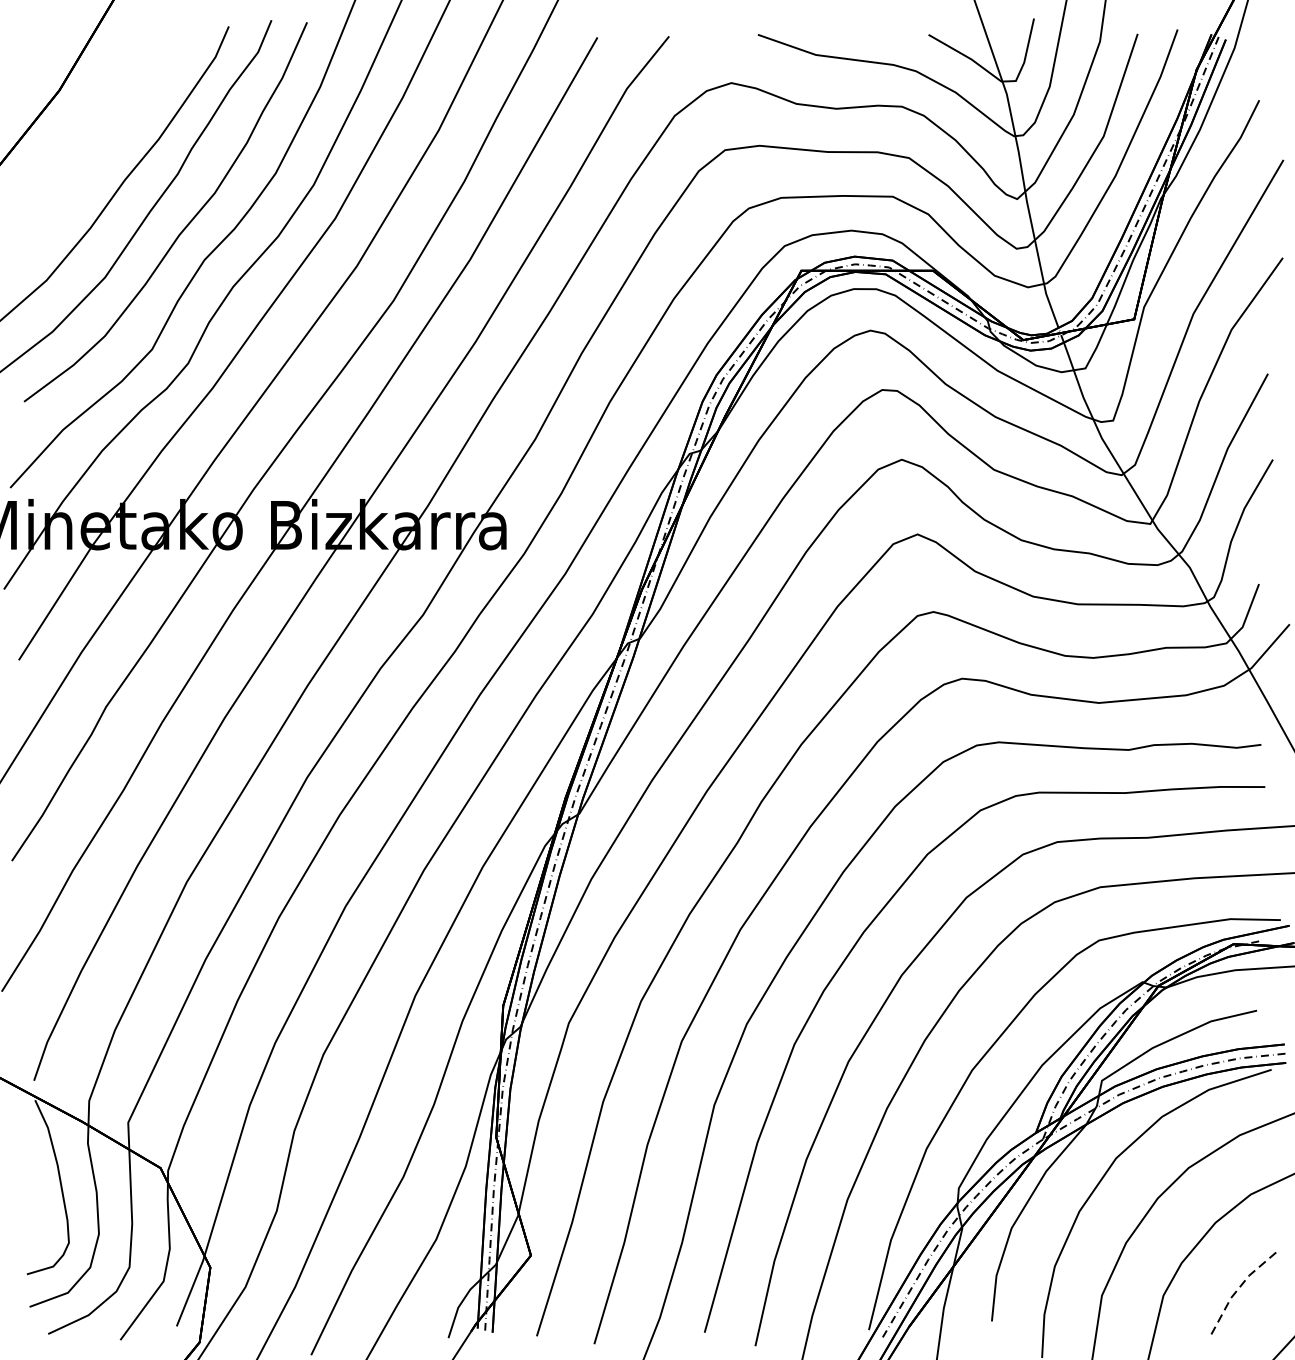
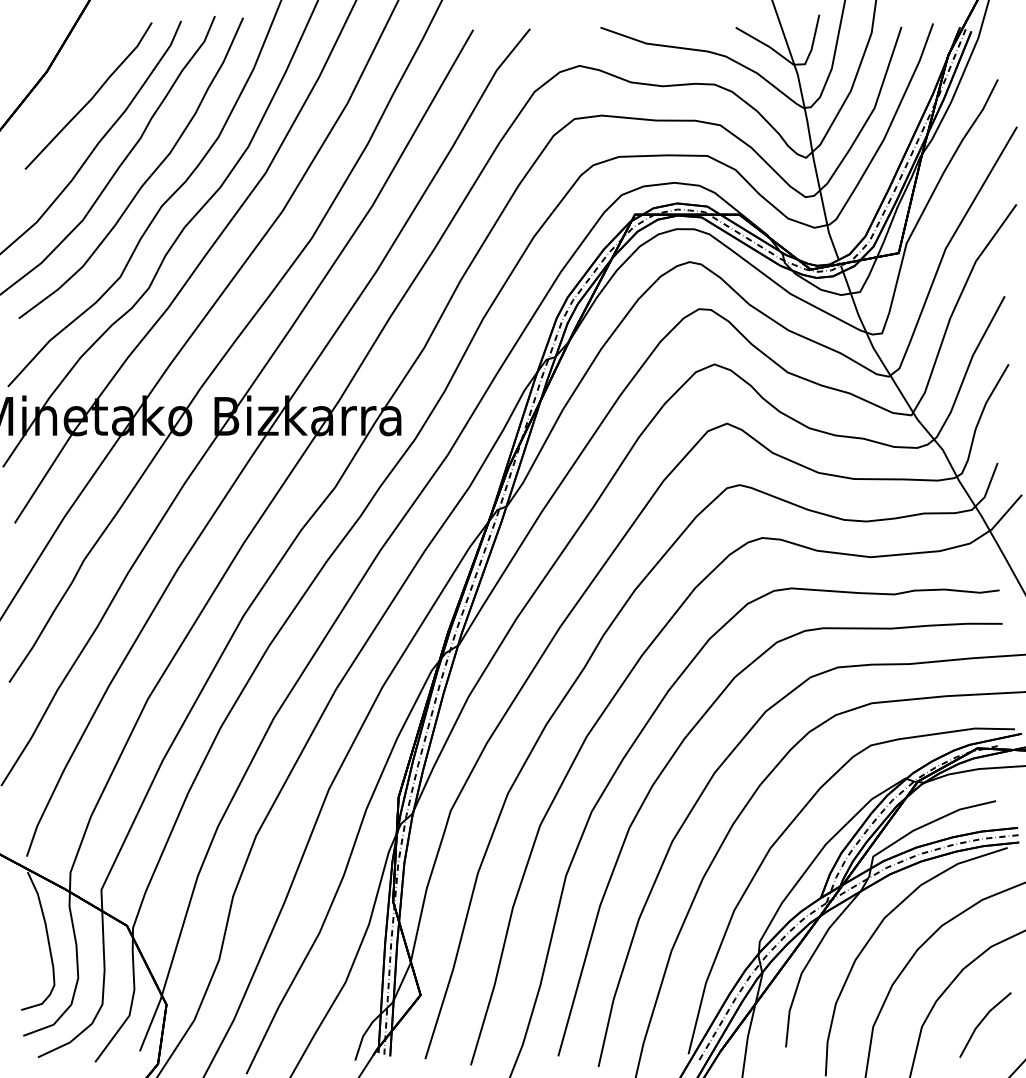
curve: (115, 122) -> (91, 97), added
line: (1238, 1288) -> (981, 1021), dashed -> solid

